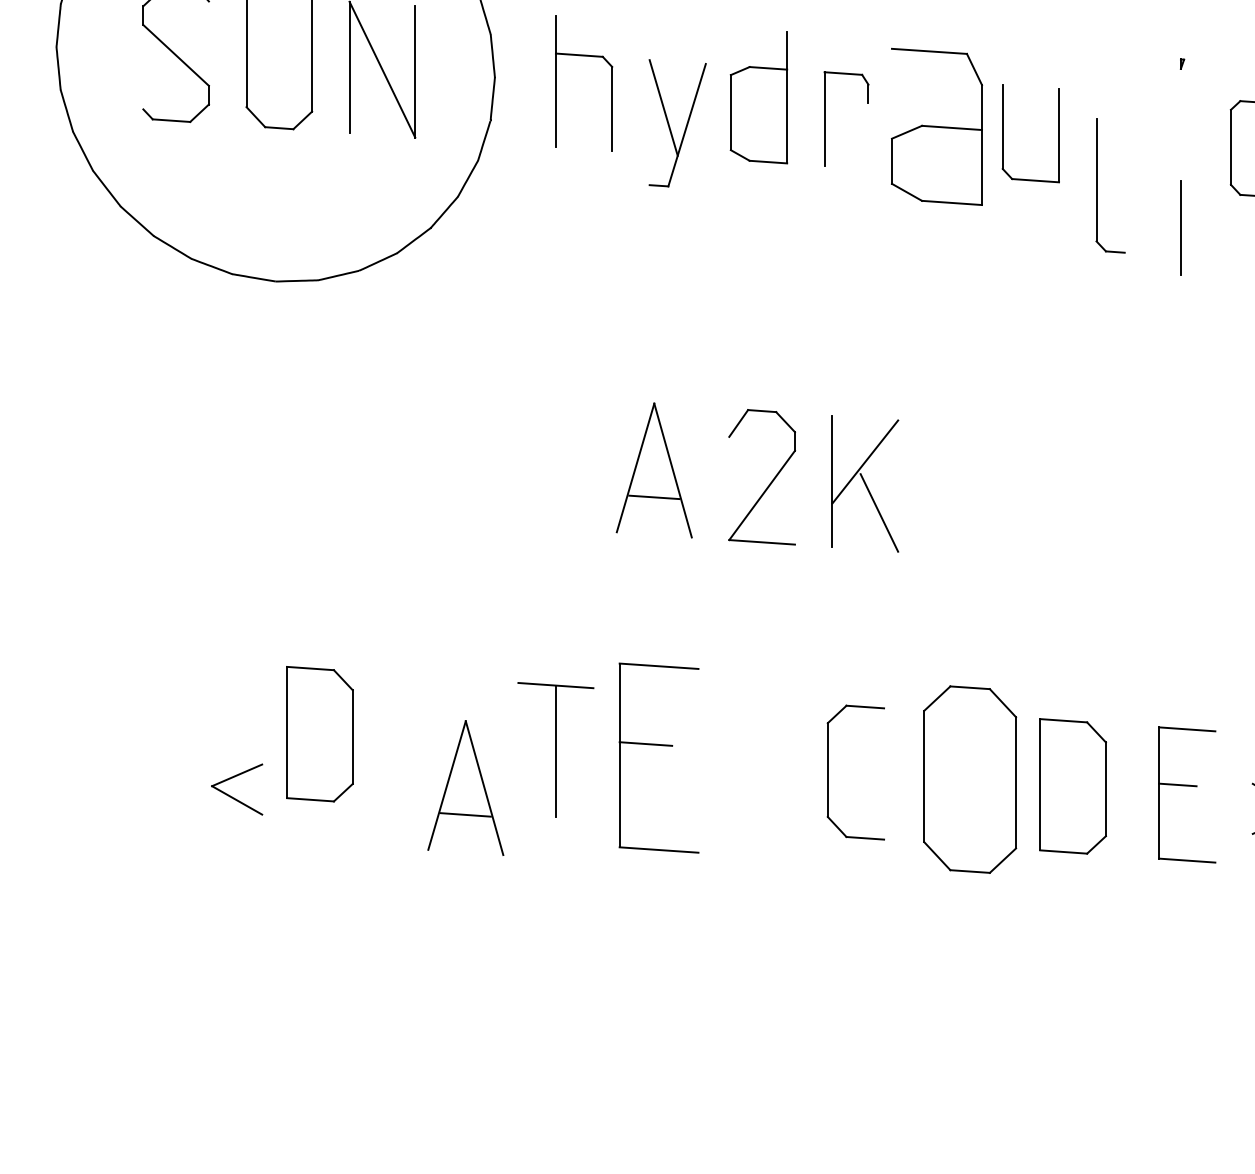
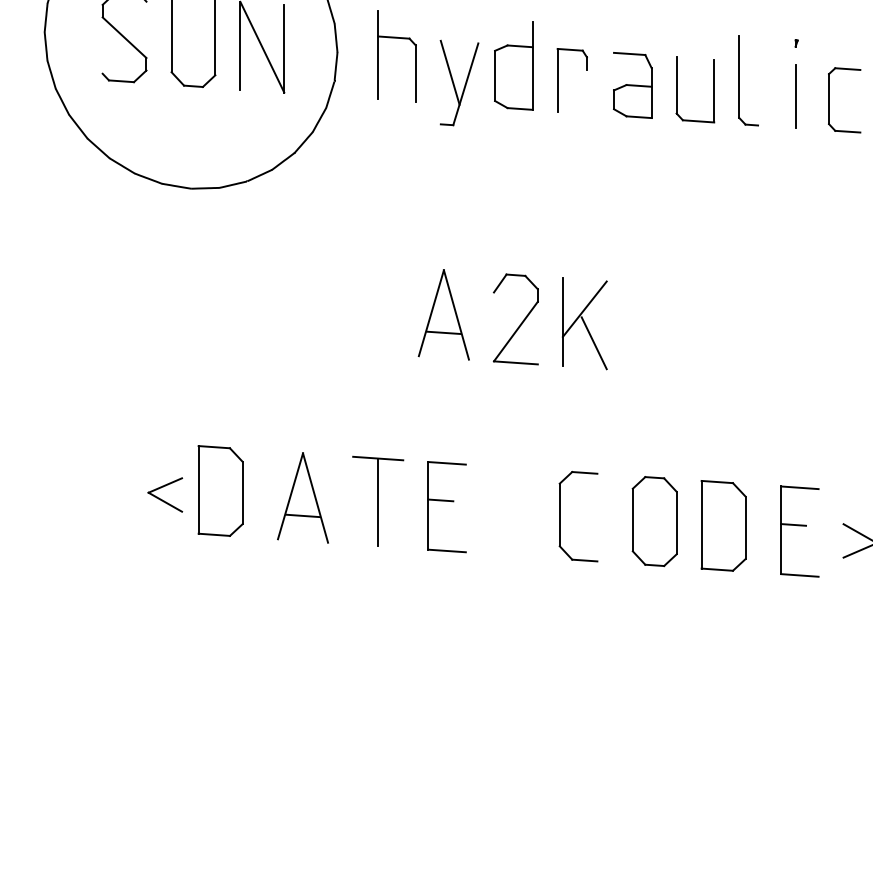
part: (936, 126) -> (632, 85), size x0.62
part: (1096, 185) -> (739, 80), moved
line: (1180, 227) -> (795, 96), moved
part: (658, 758) -> (446, 507), size x0.71
part: (969, 779) -> (654, 521), size x0.71
part: (465, 787) -> (302, 497), moved
part: (237, 788) -> (165, 494), moved

